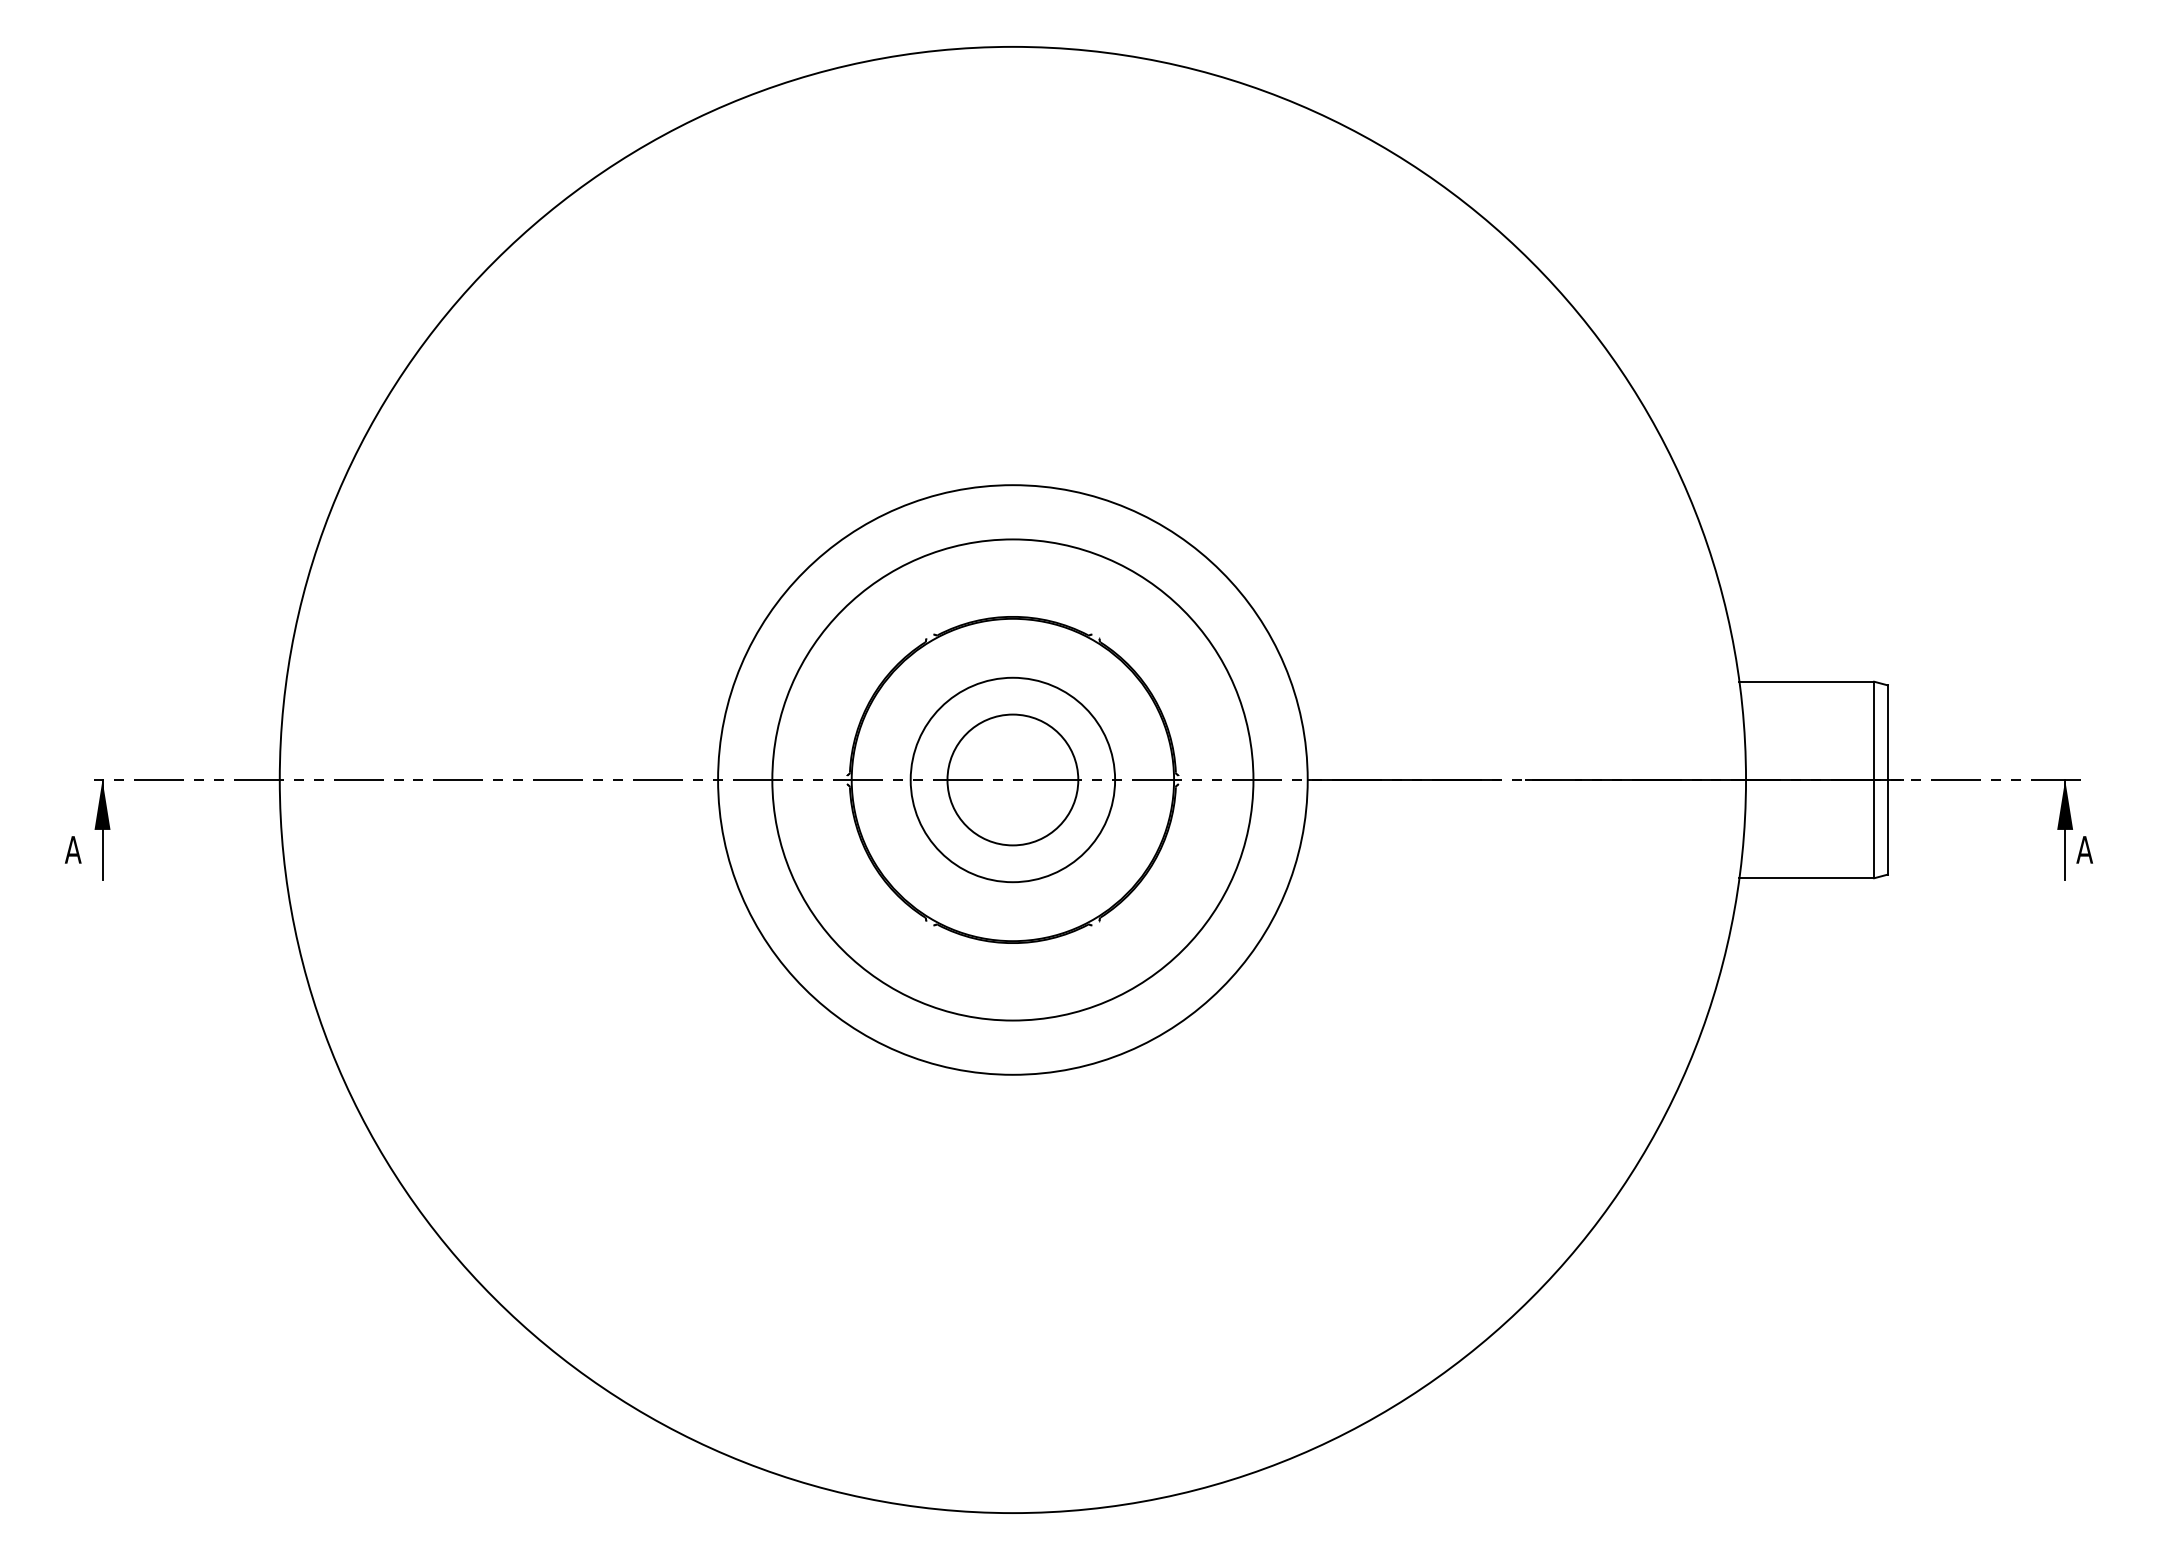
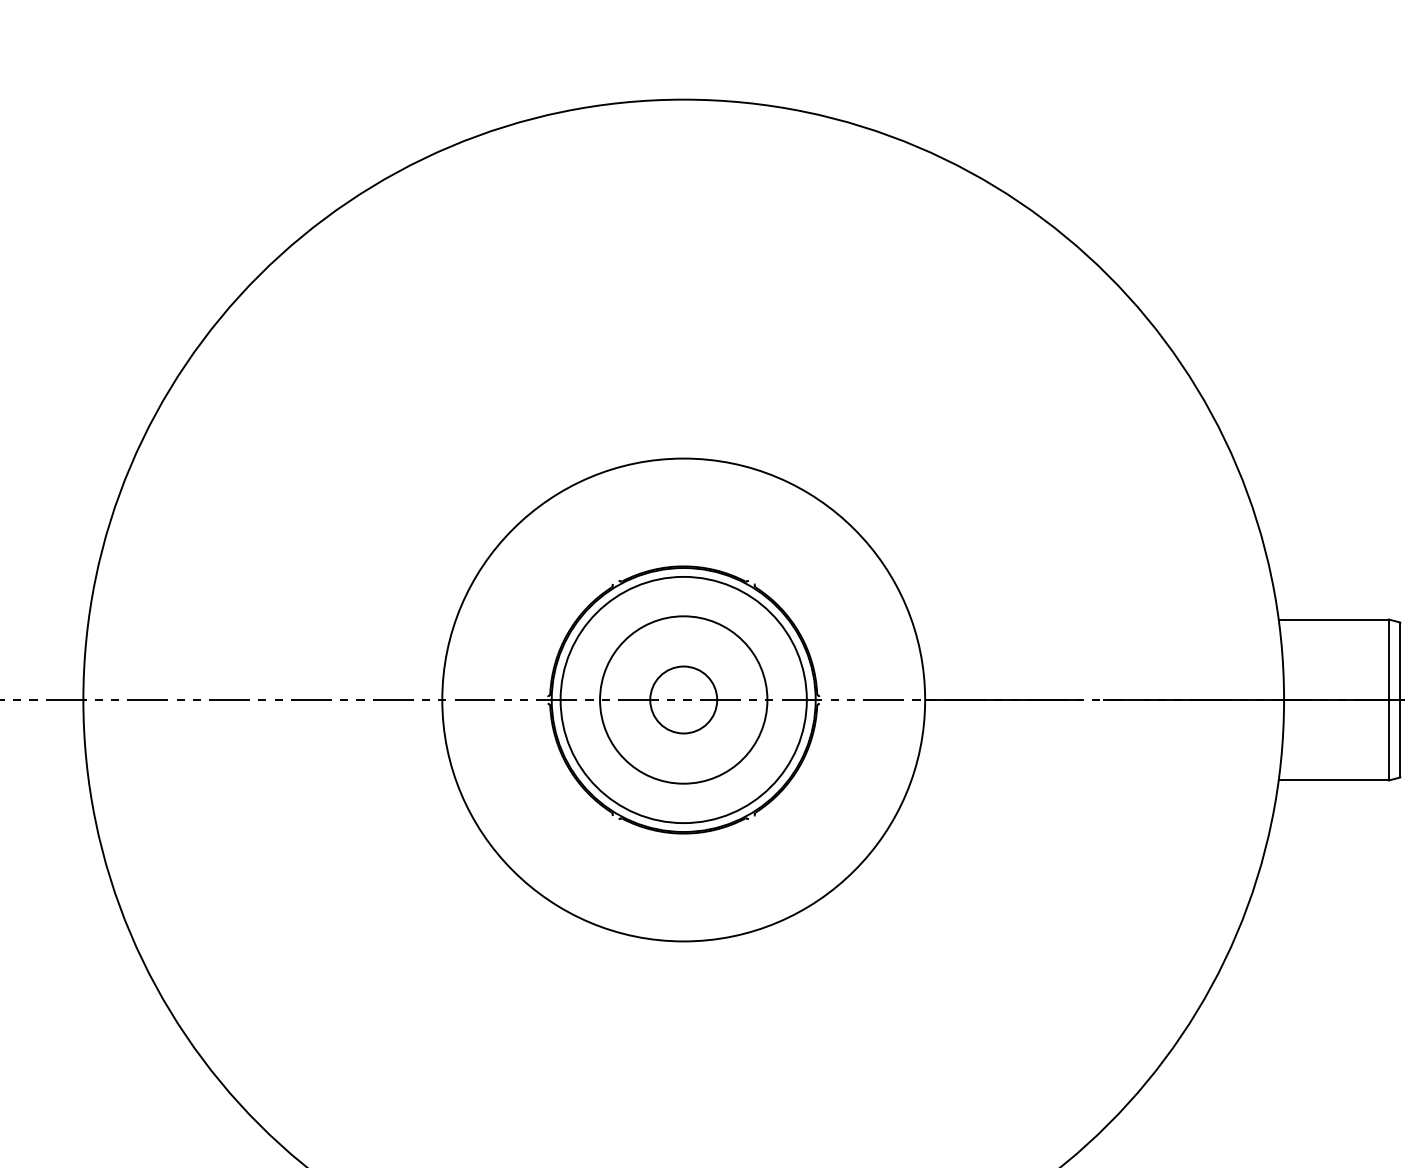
circle: (1012, 779) -> (683, 699), size x0.62
circle: (1012, 779) -> (683, 699), size x0.62

